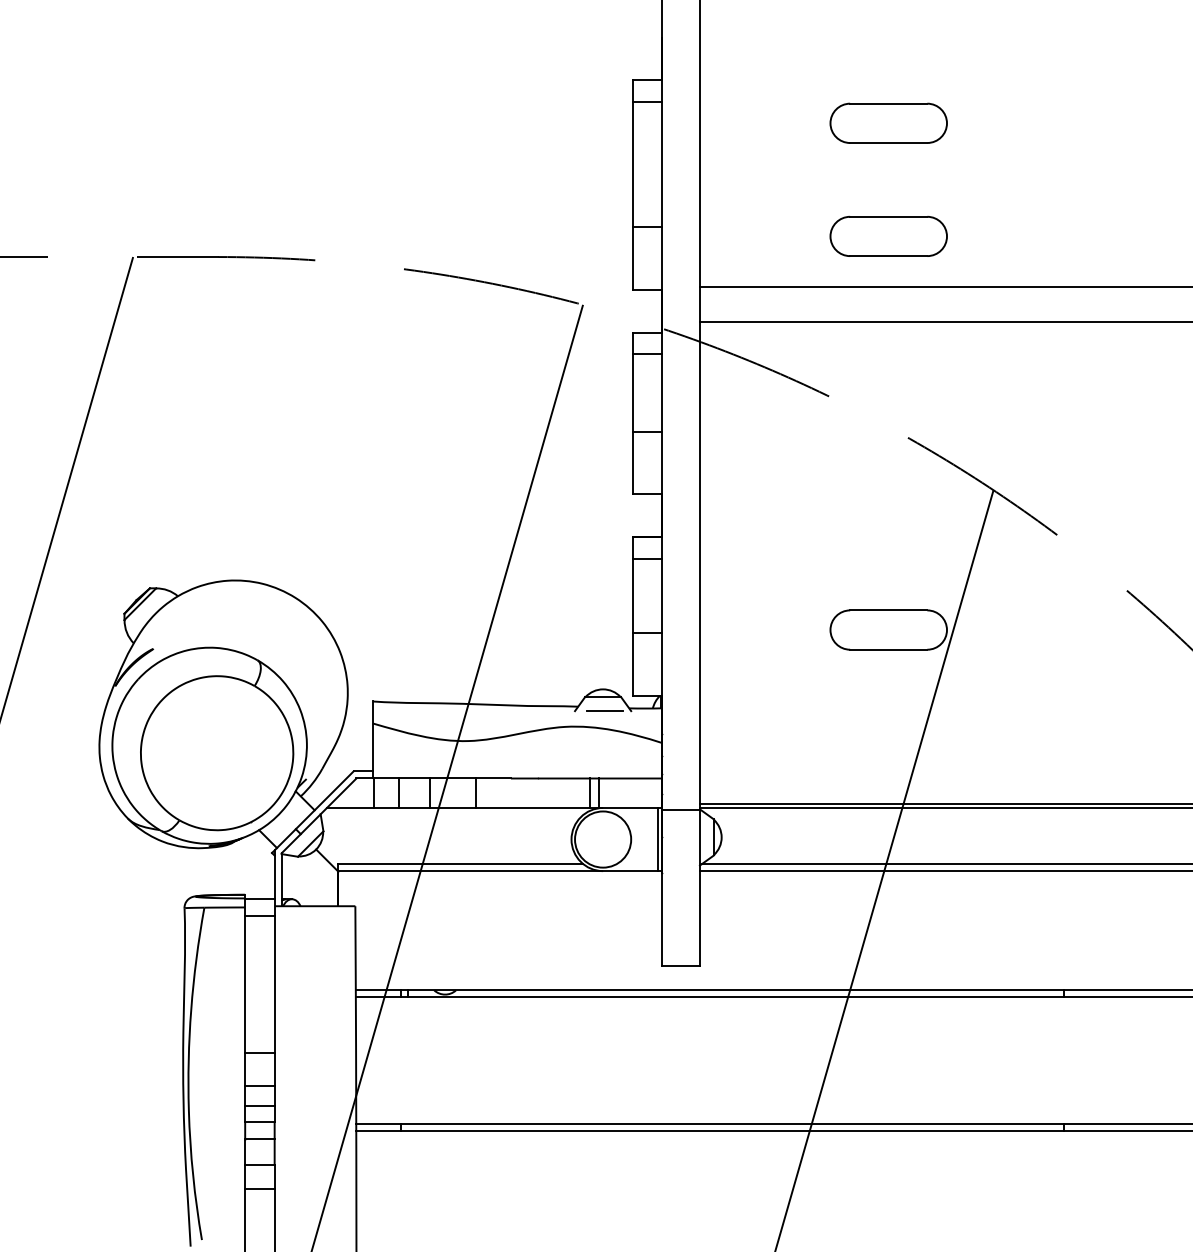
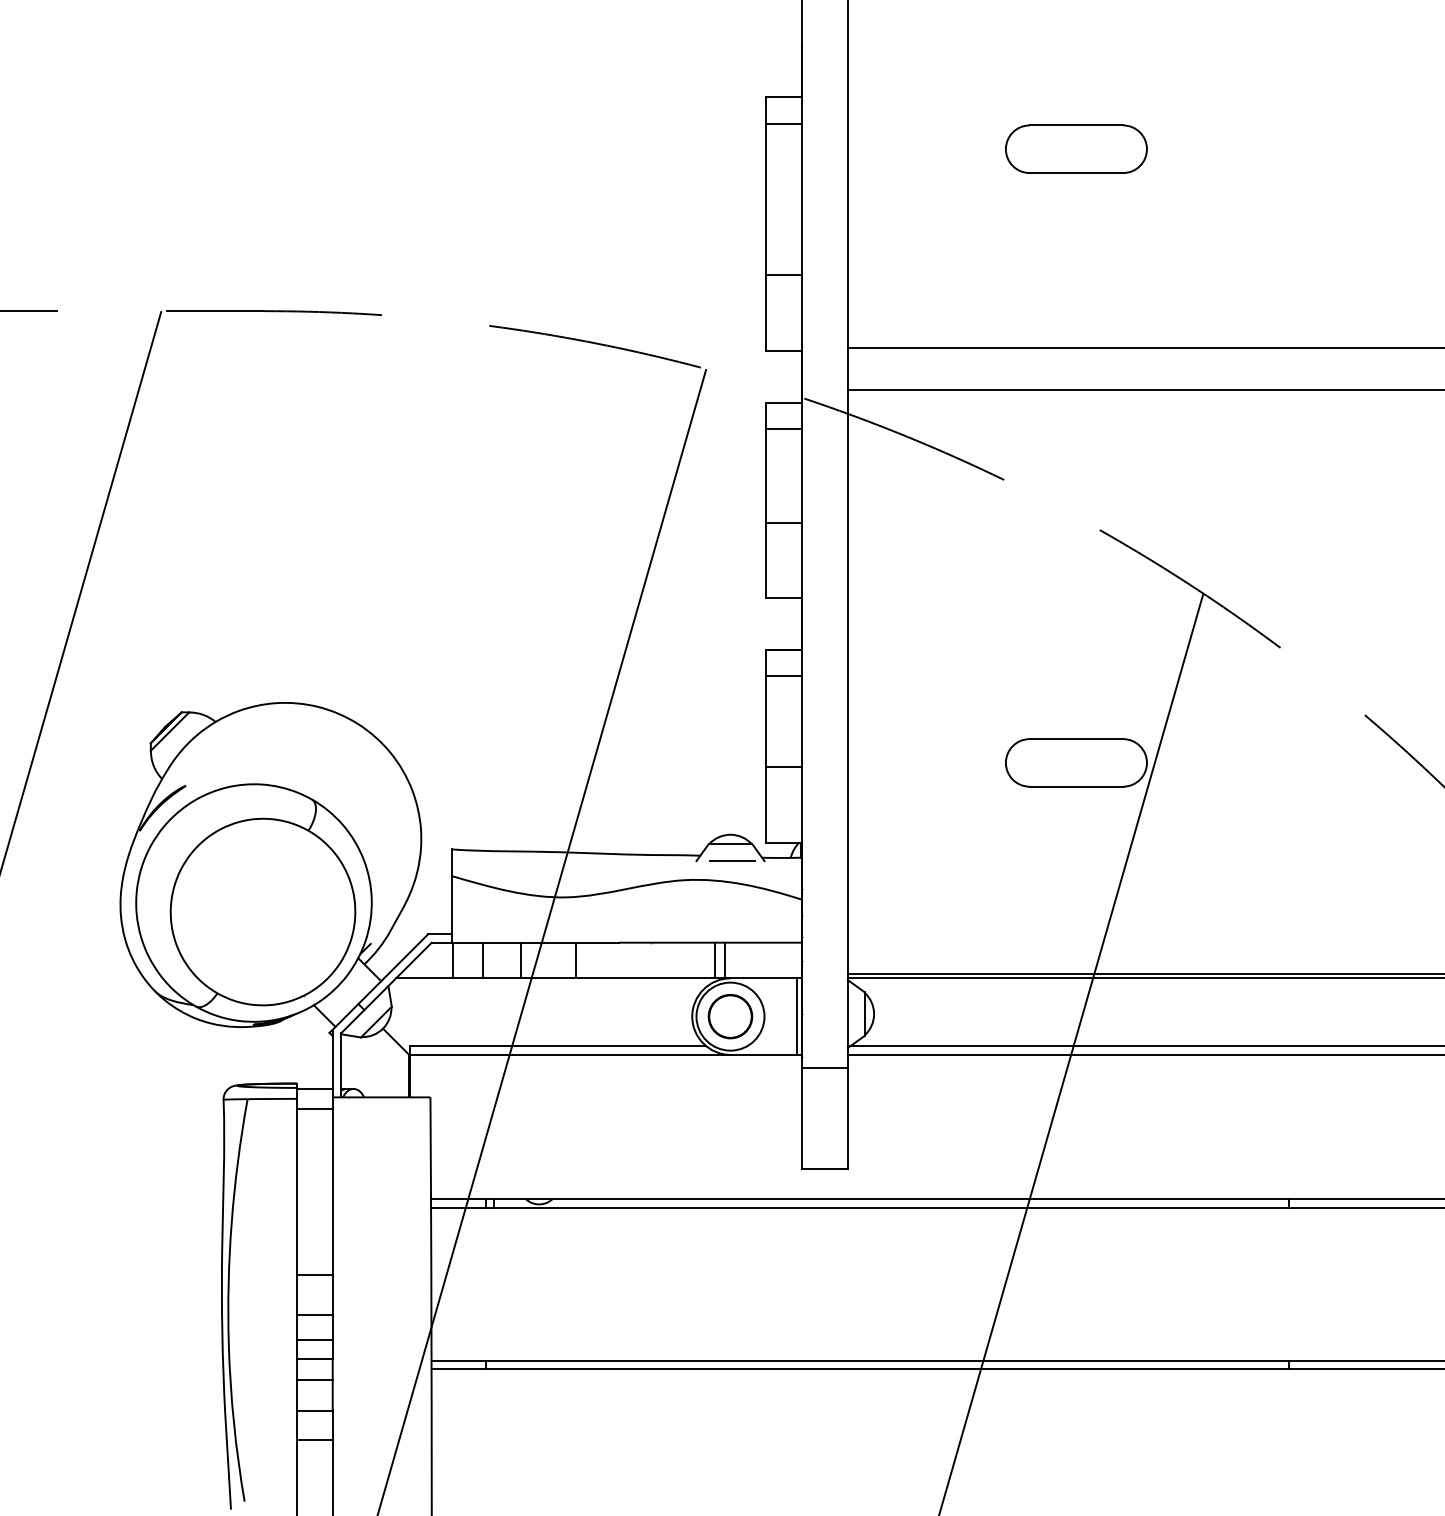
part: (888, 235) -> (1076, 285), removed
line: (680, 810) -> (824, 1068), moved
part: (603, 839) -> (730, 1016), added

